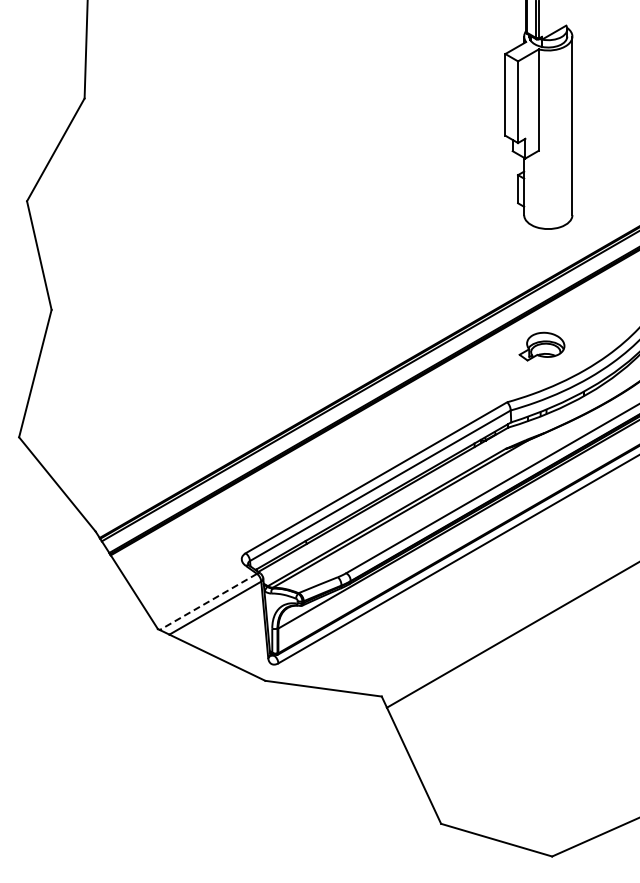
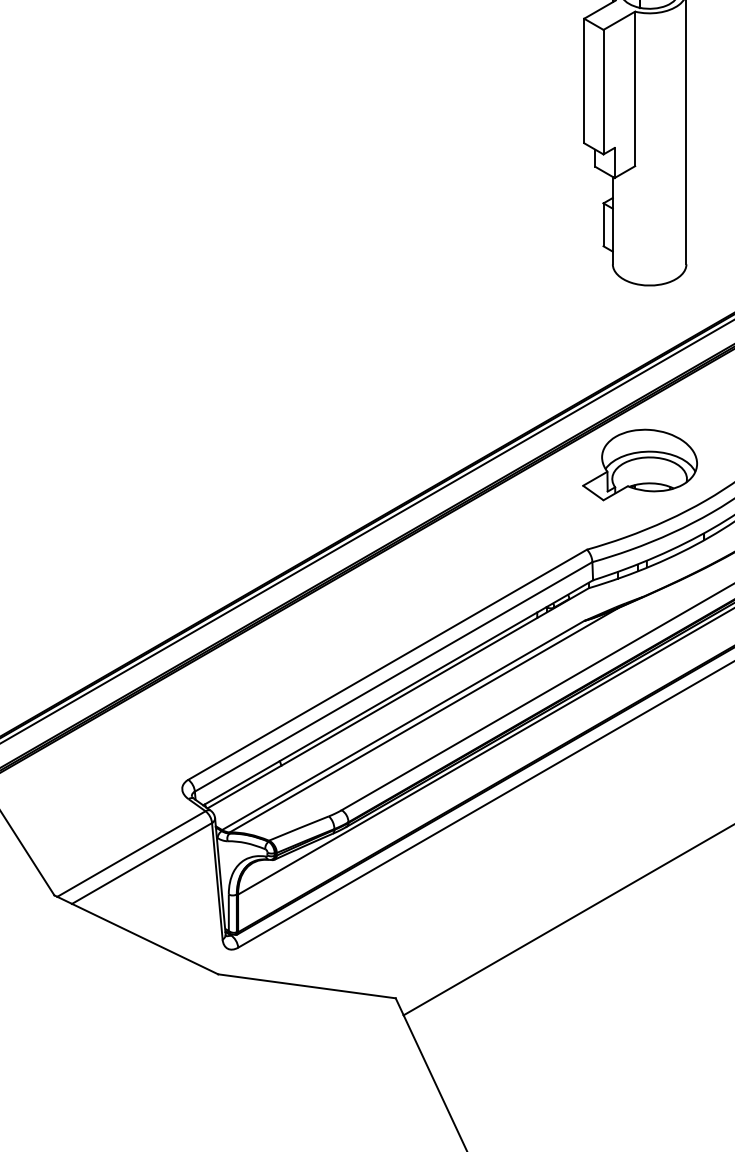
part: (541, 346) -> (639, 464), size x1.67
line: (208, 602) -> (131, 854), dashed -> solid

